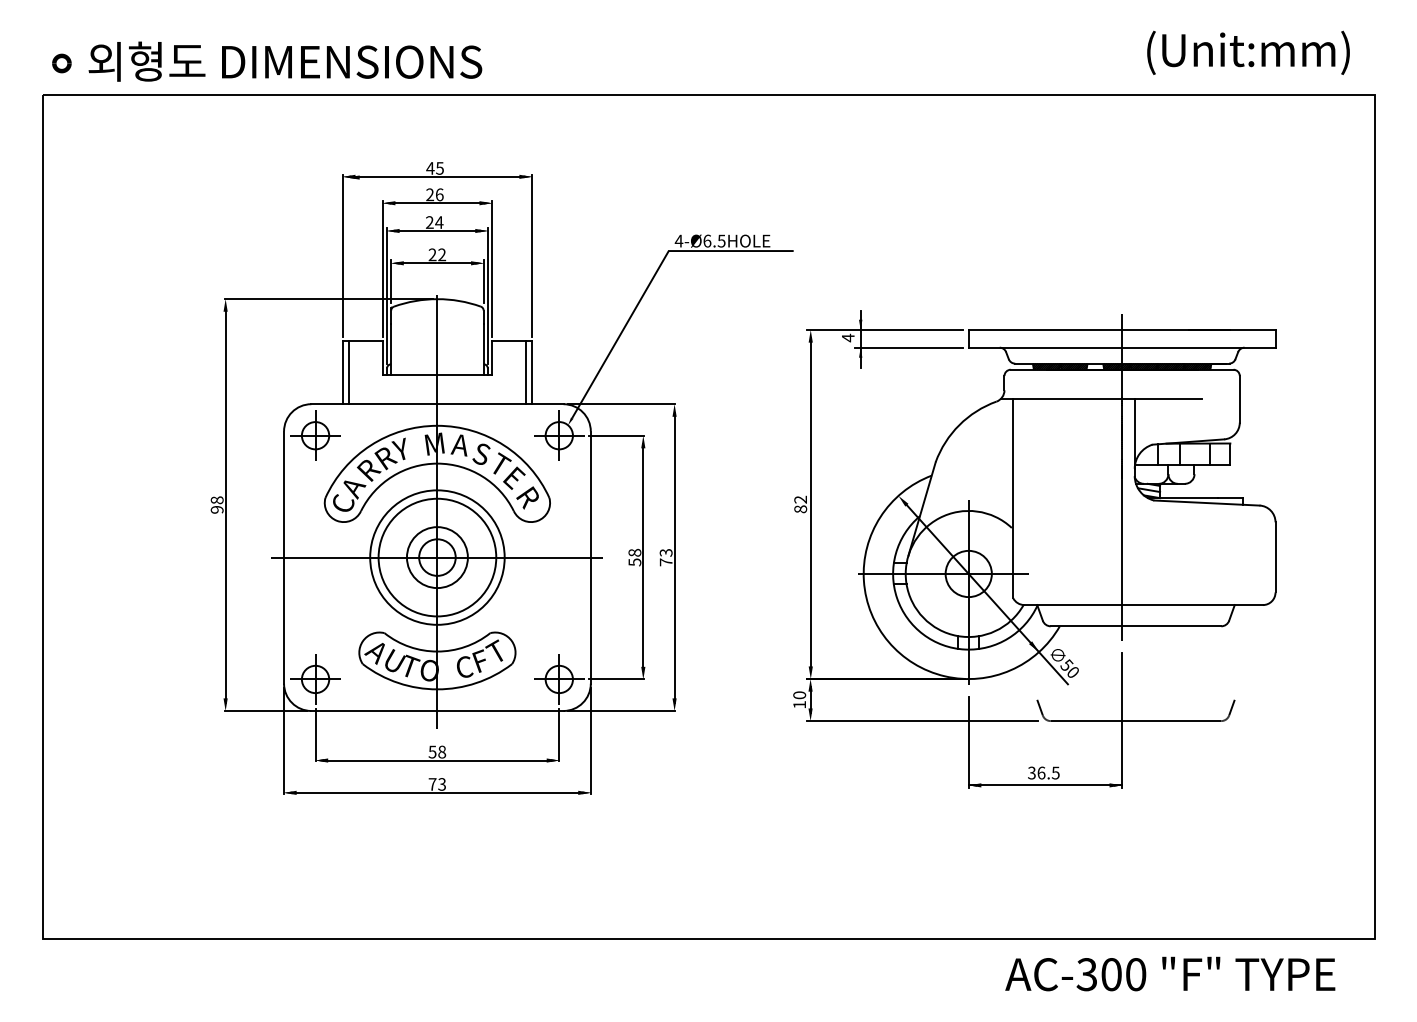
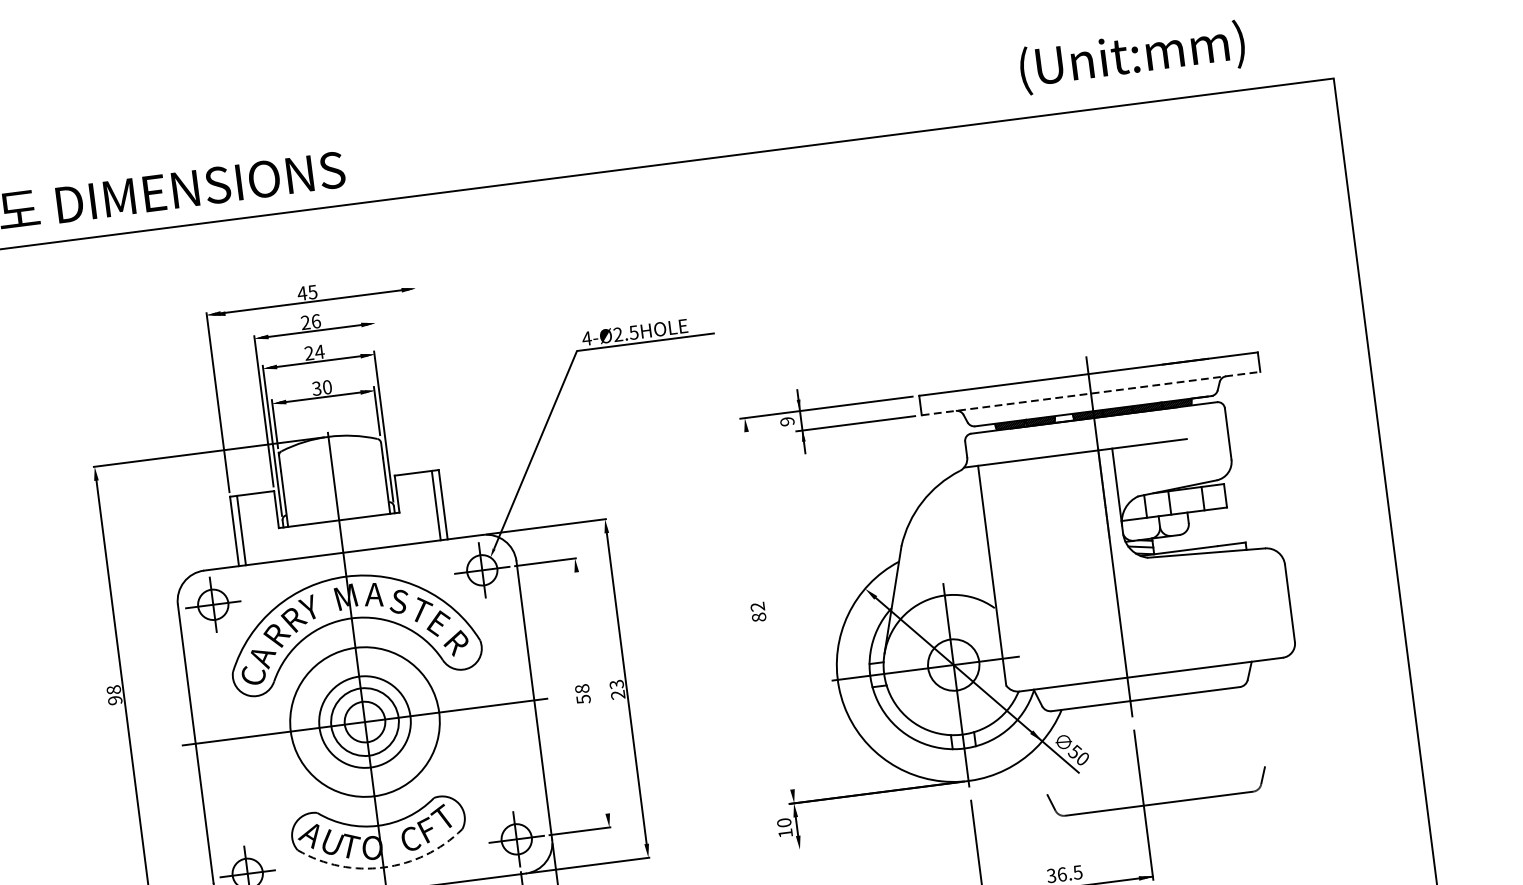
text: (1248, 52) -> (1132, 57), moved
text: (707, 240) -> (618, 333), 4-Ø6.5HOLE -> 4-Ø2.5HOLE
text: (437, 254) -> (322, 387), 22 -> 30
line: (531, 256) -> (426, 376), removed
line: (492, 269) -> (385, 396), removed
text: (847, 337) -> (786, 421), 4 -> 9
line: (1122, 347) -> (1091, 393), solid -> dashed
line: (810, 504) -> (769, 610), removed
circle: (437, 557) -> (365, 721), size x0.7
line: (643, 557) -> (592, 692), removed
text: (665, 562) -> (617, 695), 73 -> 23
arc: (437, 689) -> (383, 867), solid -> dashed
line: (922, 721) -> (923, 834), removed

